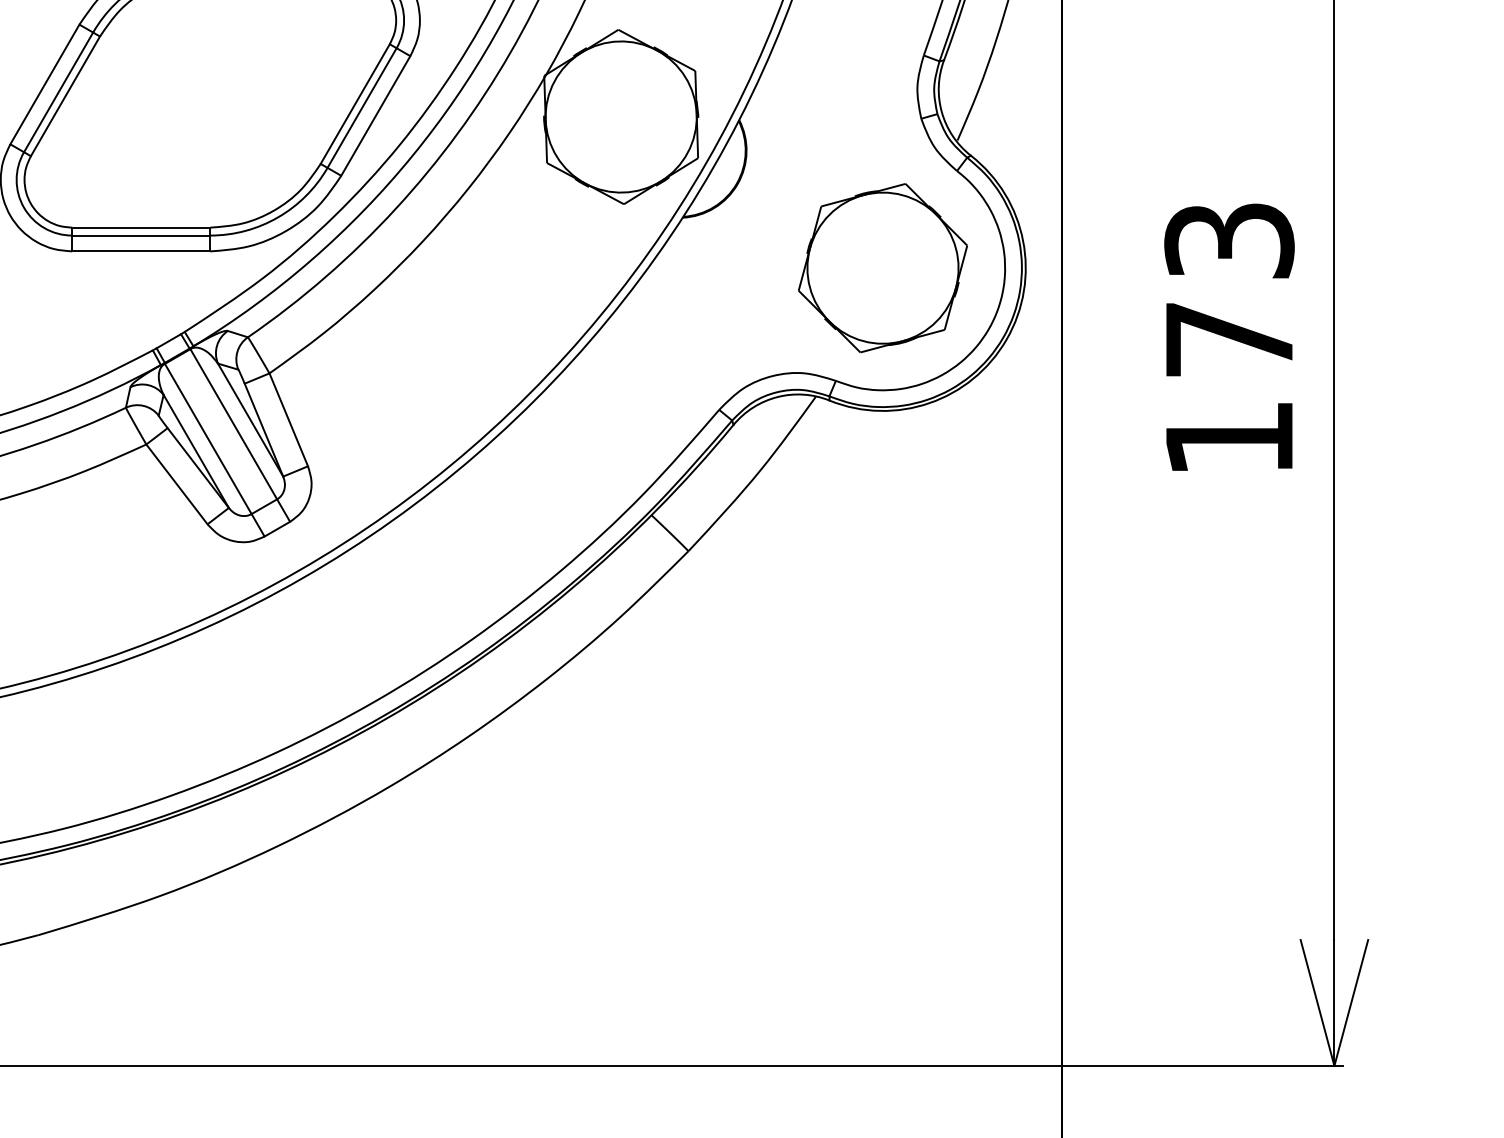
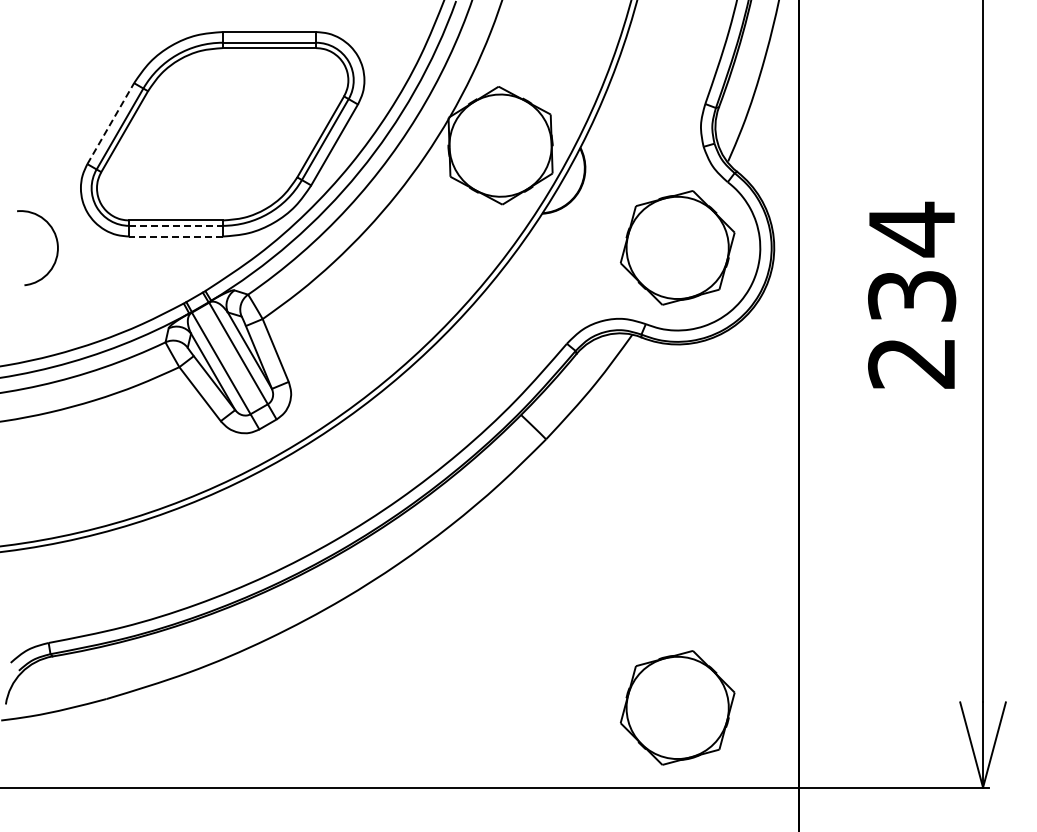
line: (44, 84) -> (110, 123), solid -> dashed
line: (140, 235) -> (175, 225), solid -> dashed
line: (140, 251) -> (175, 236), solid -> dashed
text: (1230, 337) -> (912, 294), 173 -> 234
part: (882, 947) -> (677, 707), added

